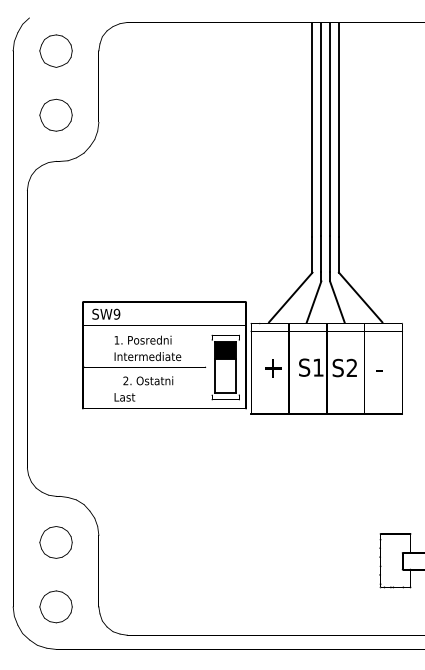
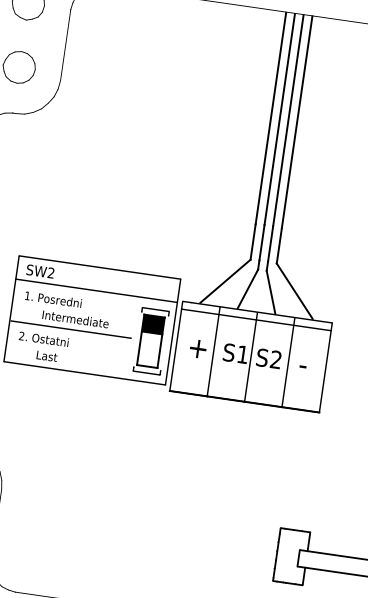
text: (116, 314) -> (50, 273), SW9 -> SW2
text: (142, 339) -> (52, 298), moved
text: (148, 380) -> (44, 338), moved

